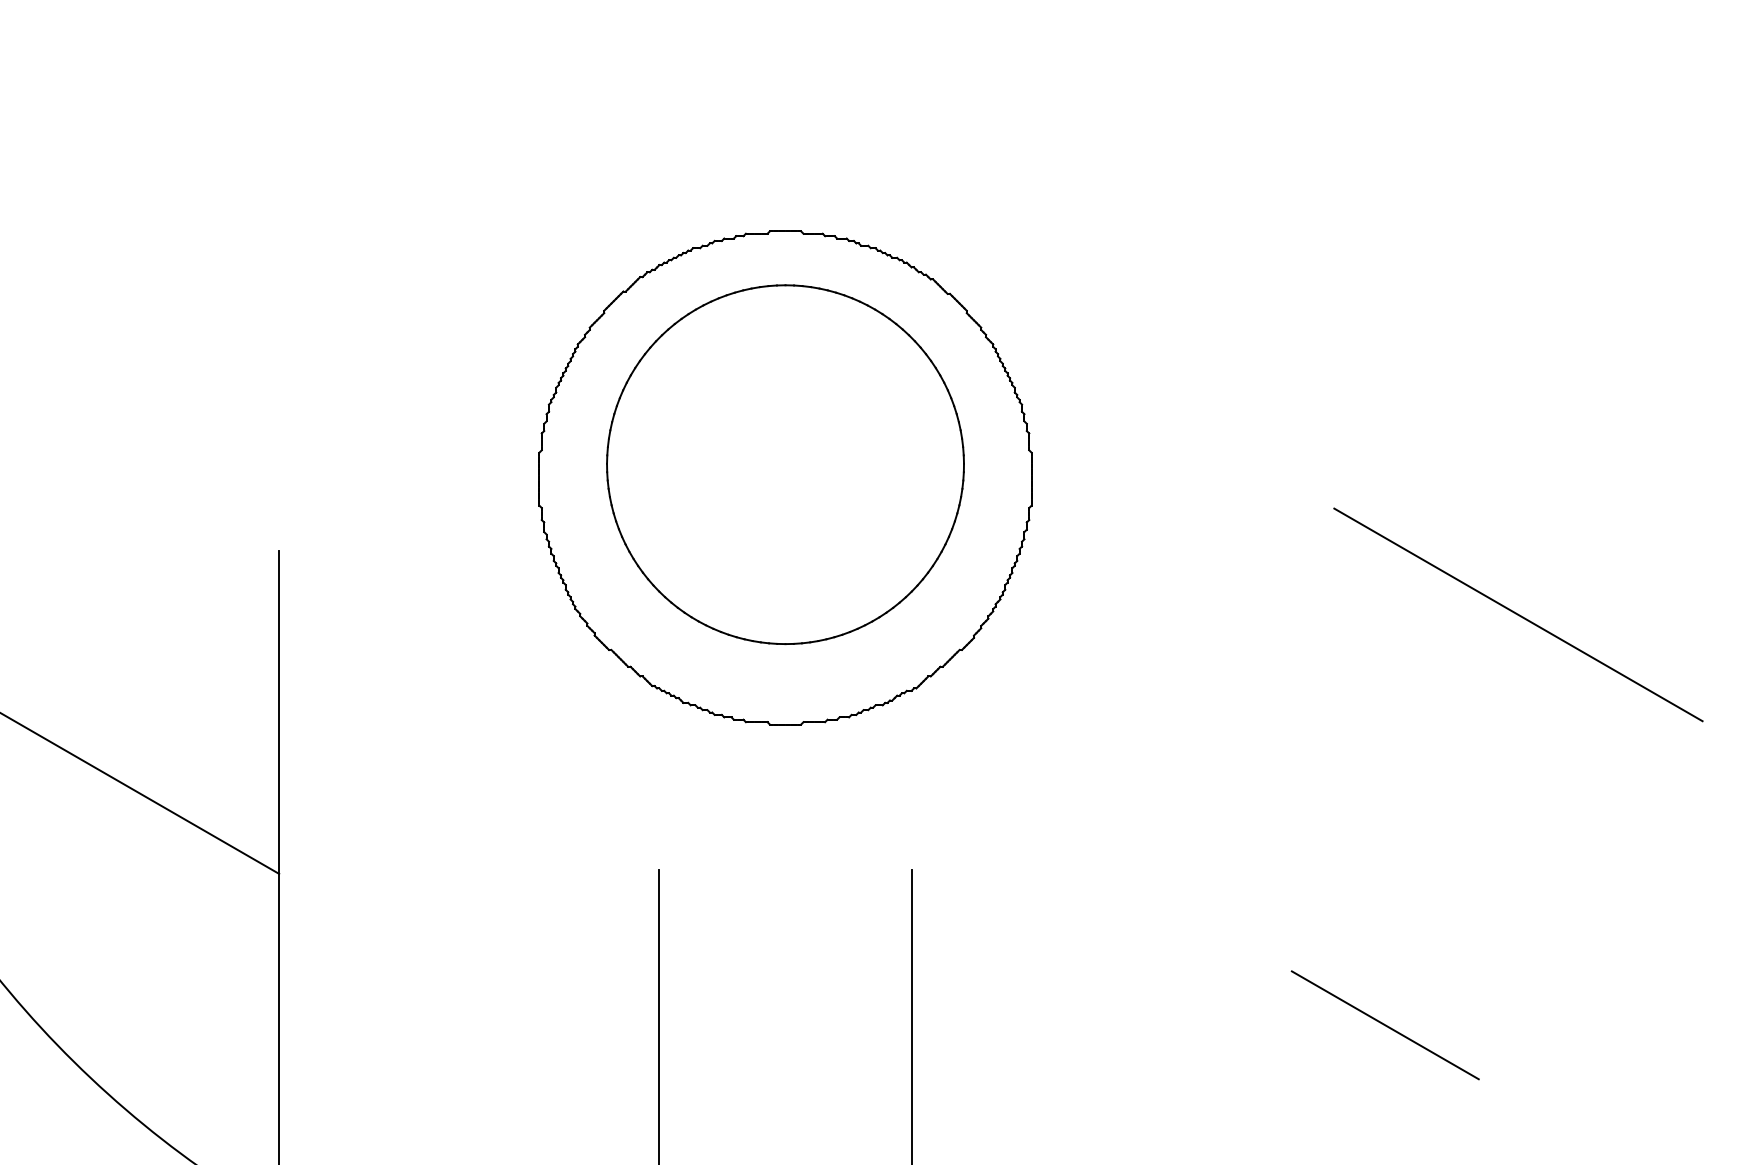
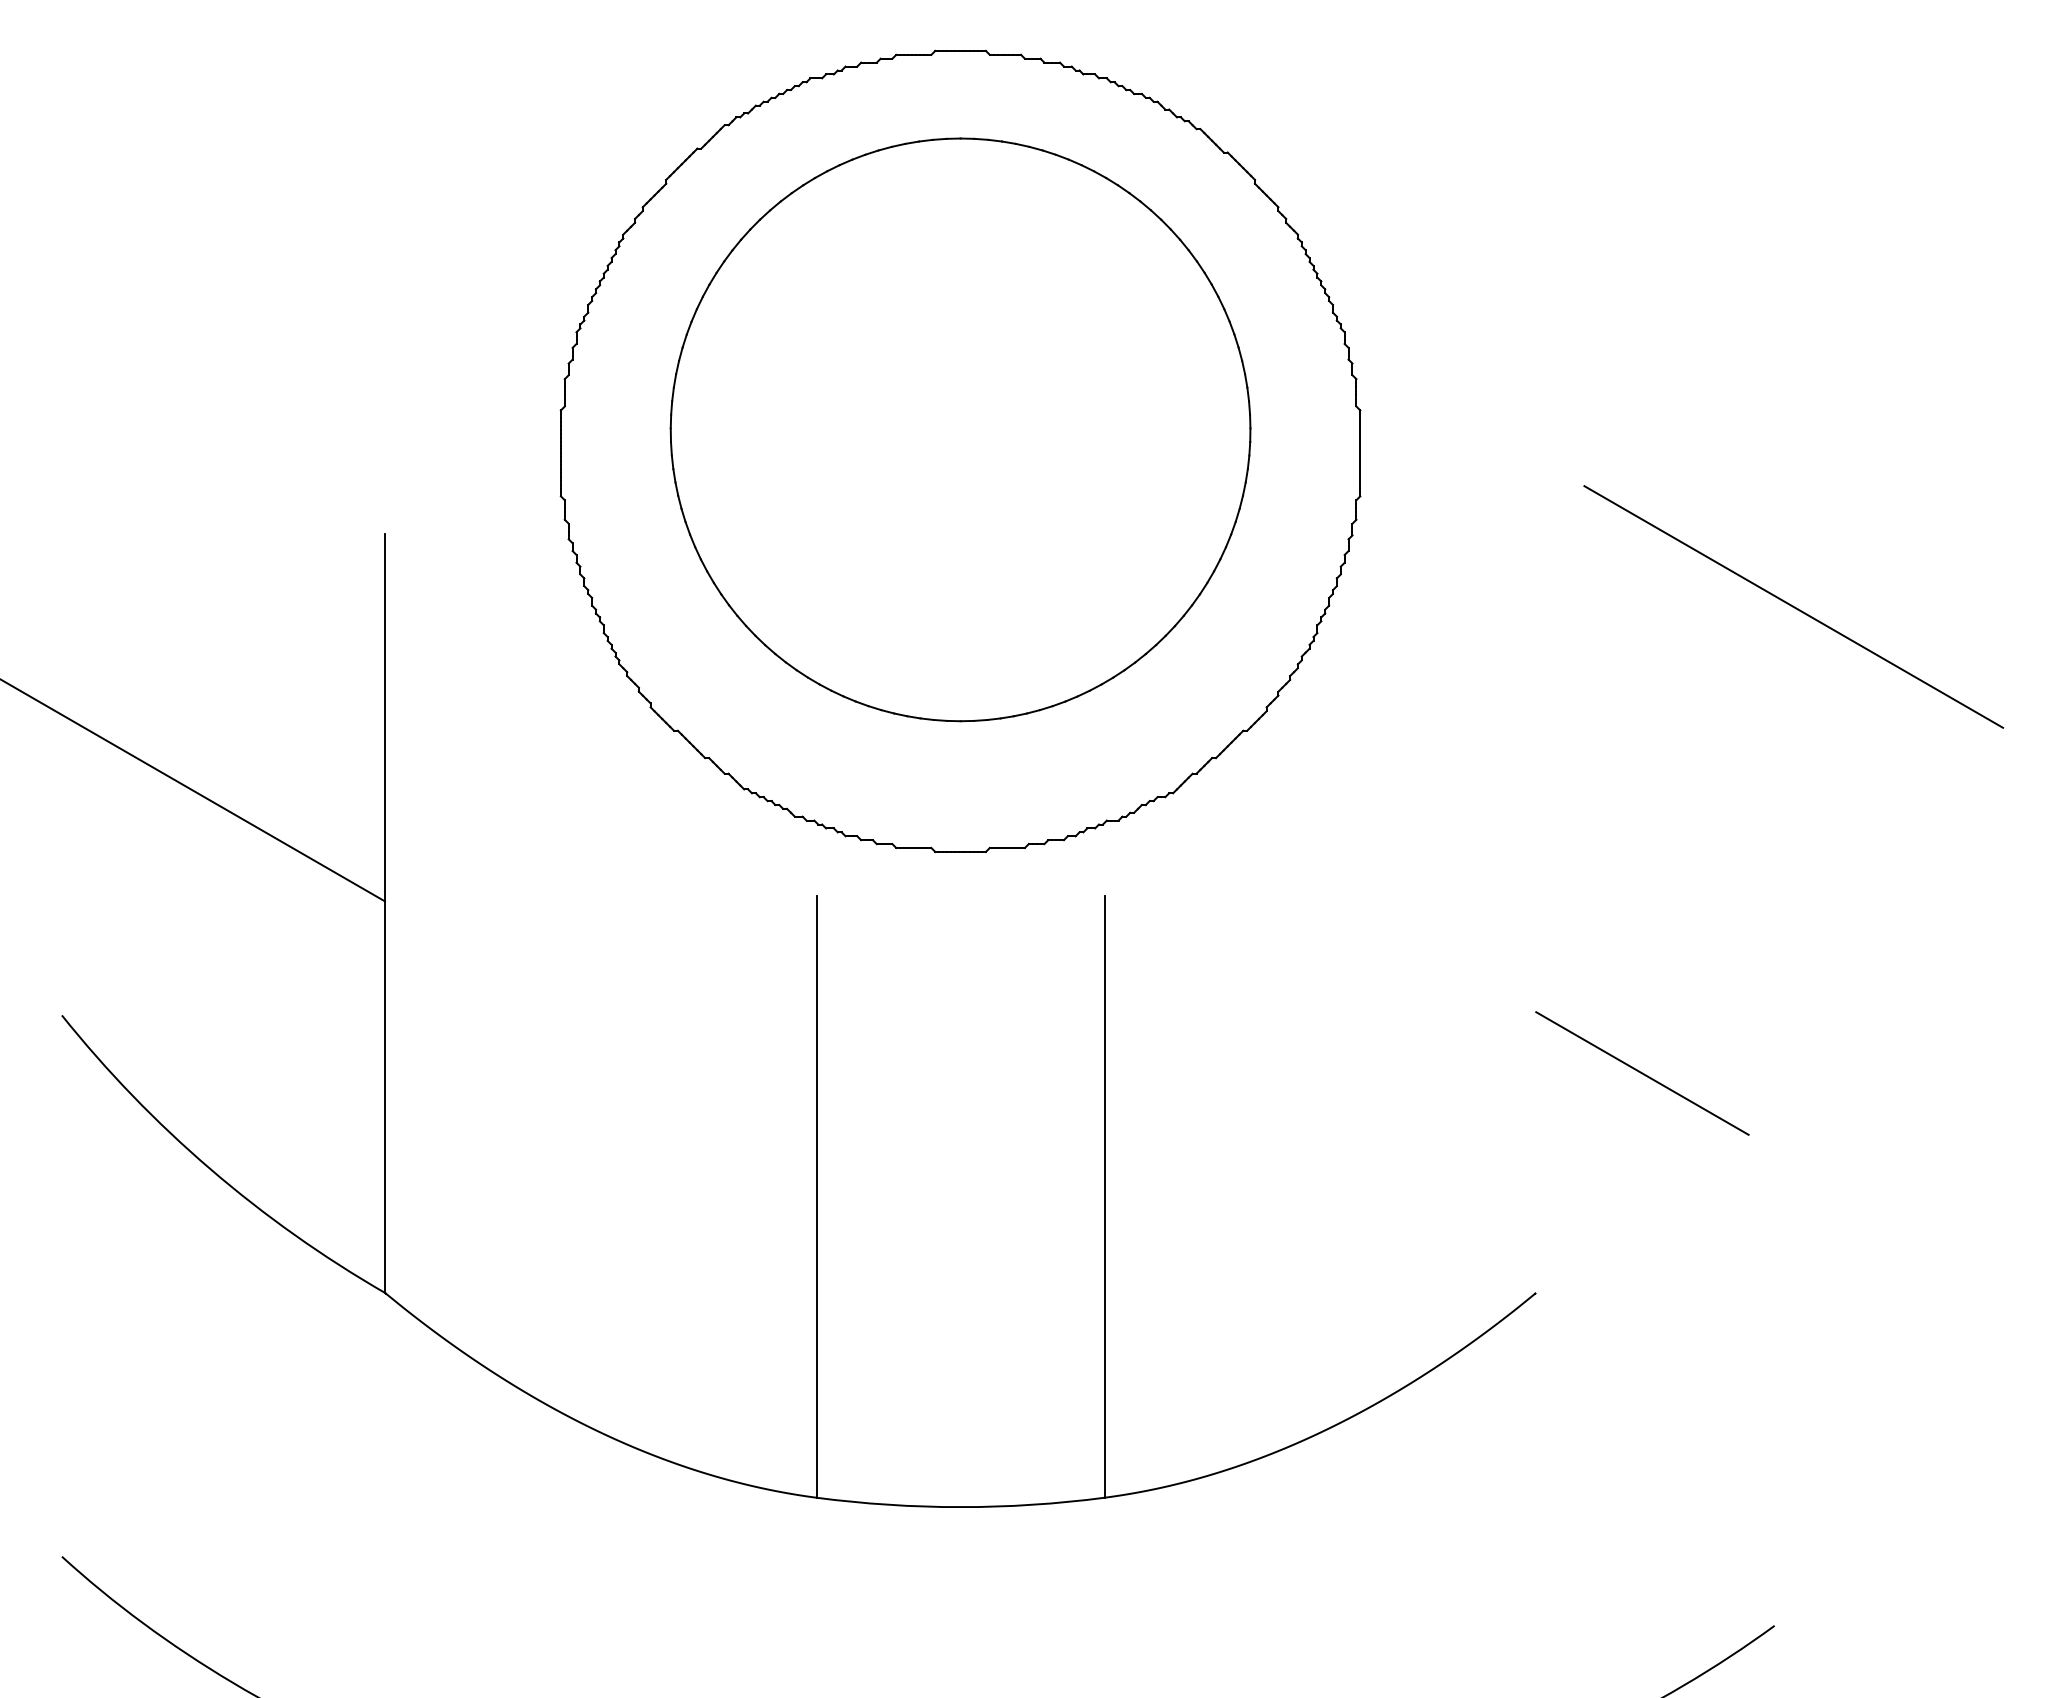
part: (785, 477) -> (960, 450), size x1.43

